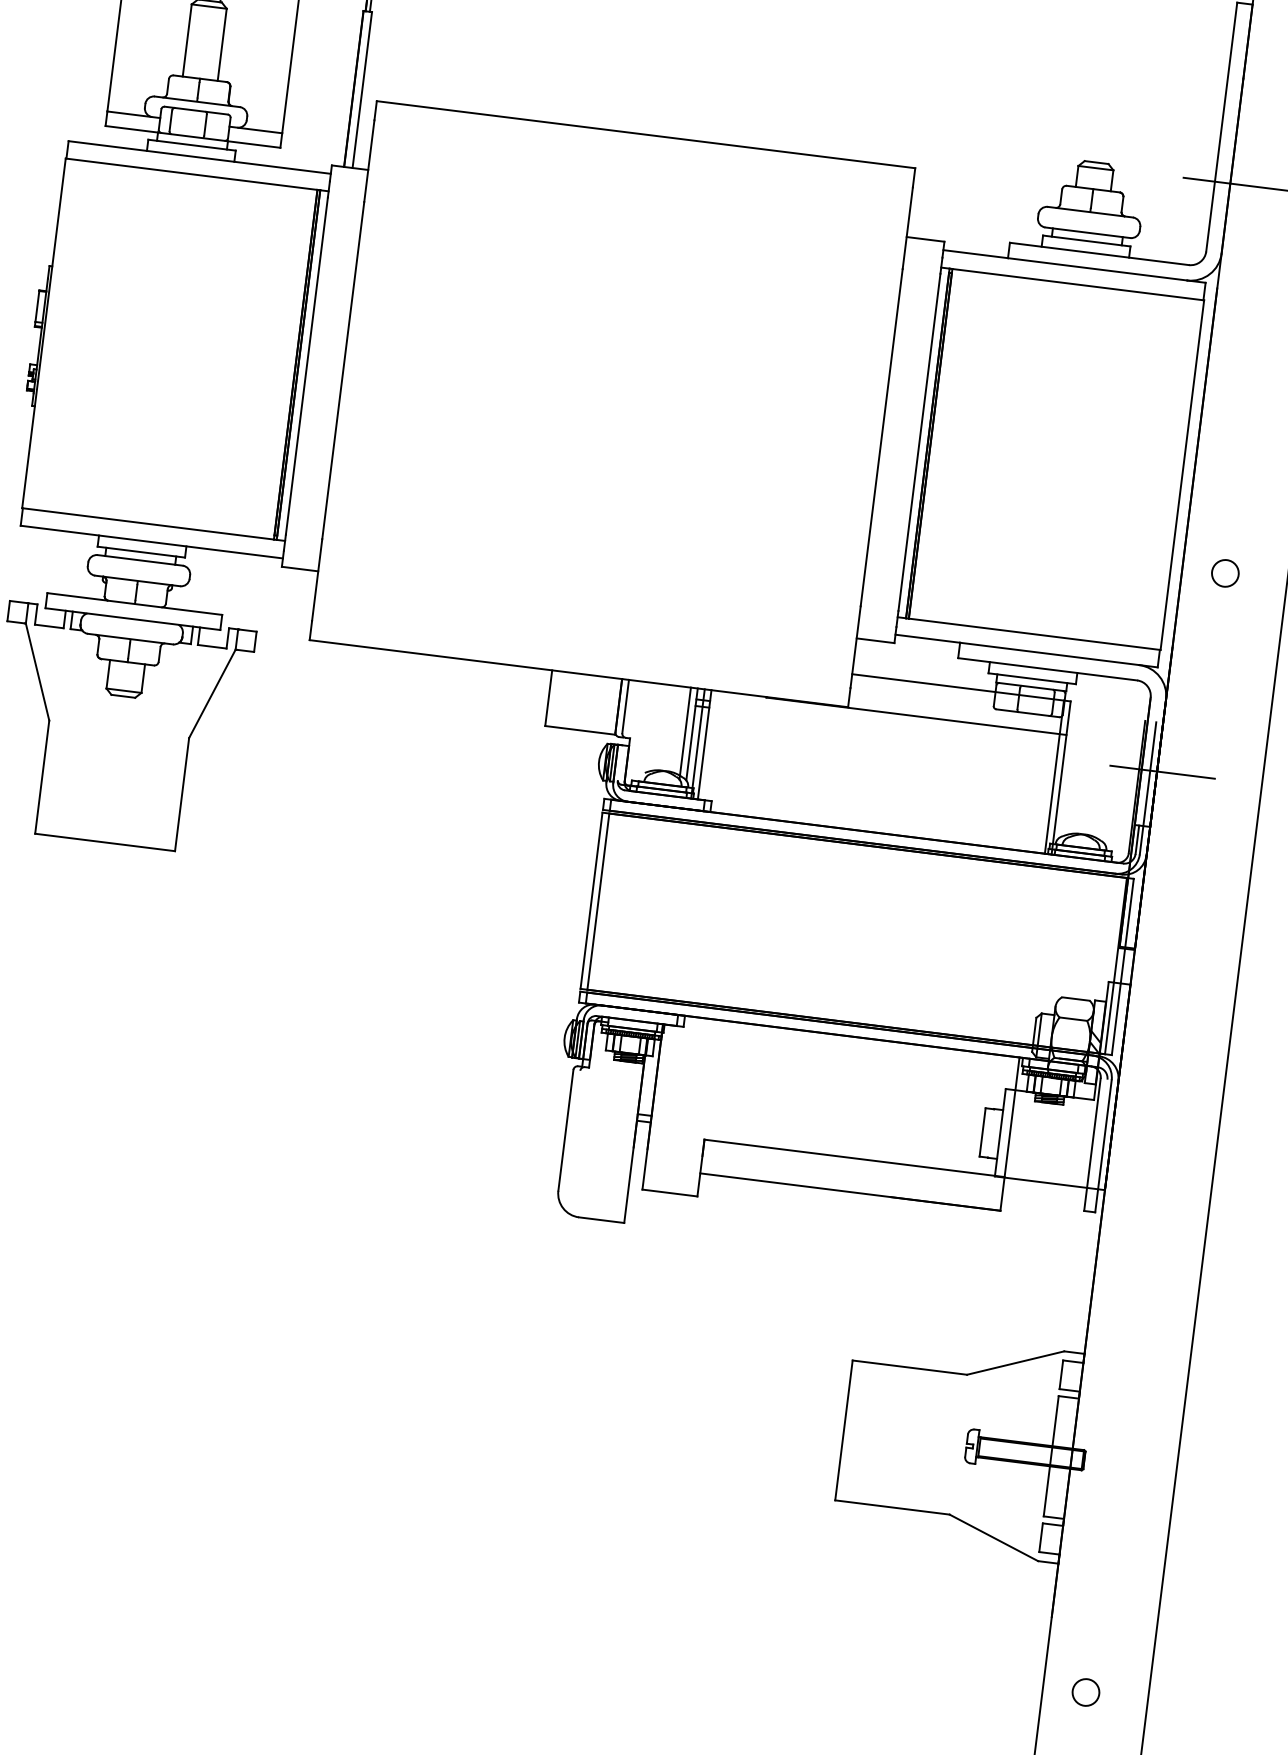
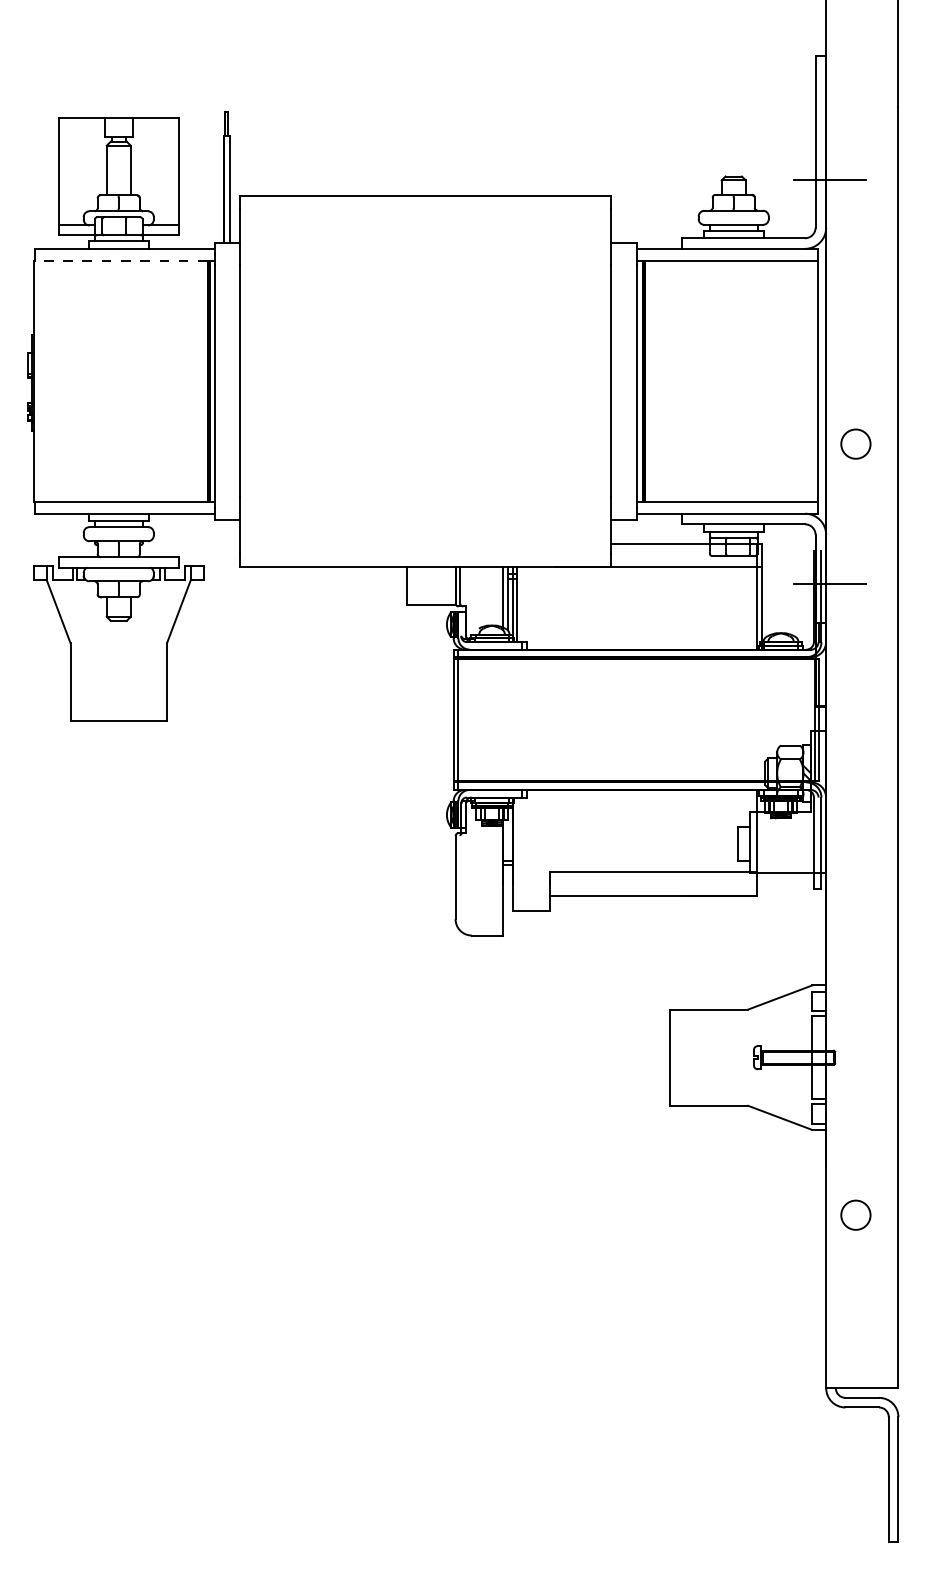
line: (192, 173) -> (121, 260), solid -> dashed
circle: (1224, 573) -> (855, 444), size x1.6
circle: (1085, 1691) -> (855, 1214), size x1.6

